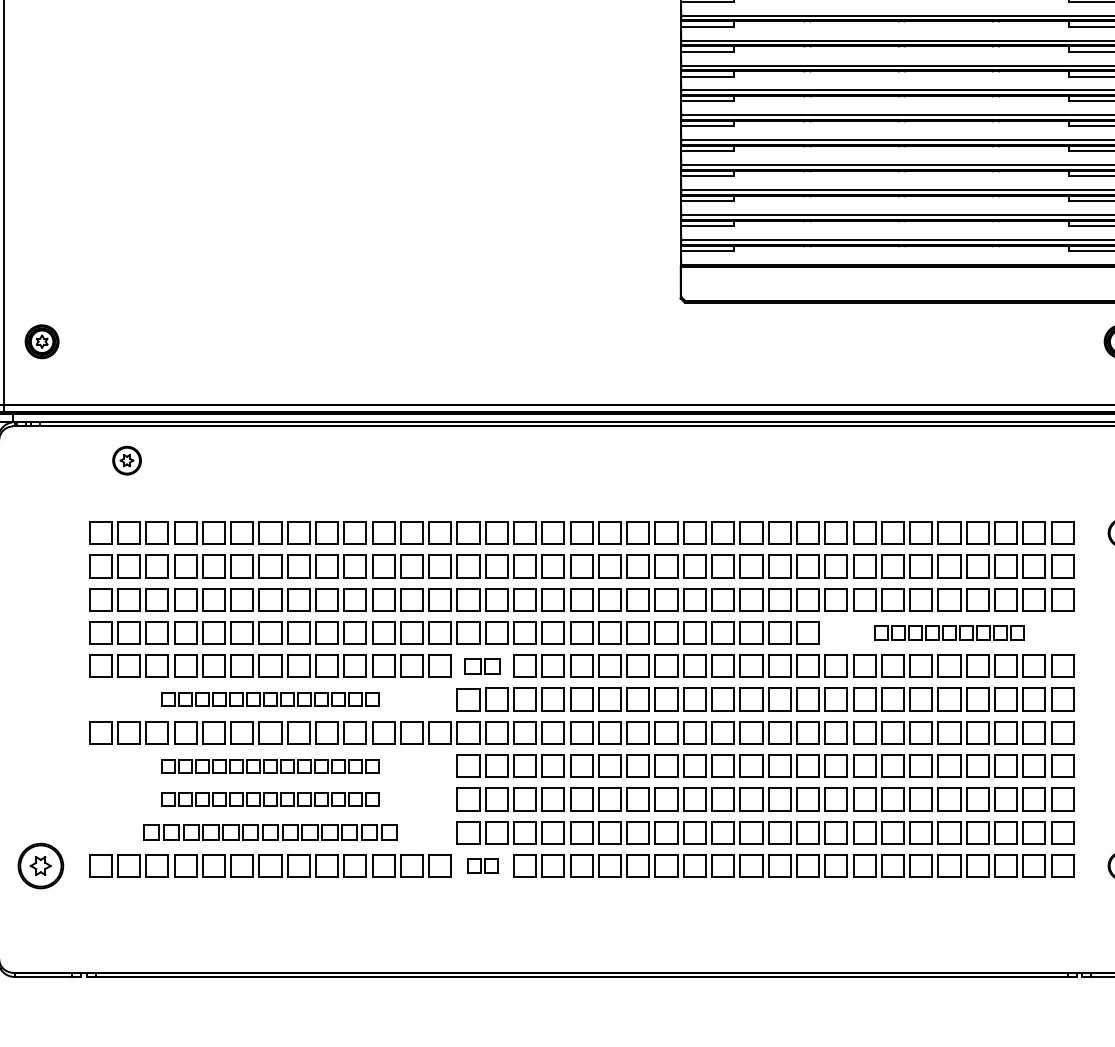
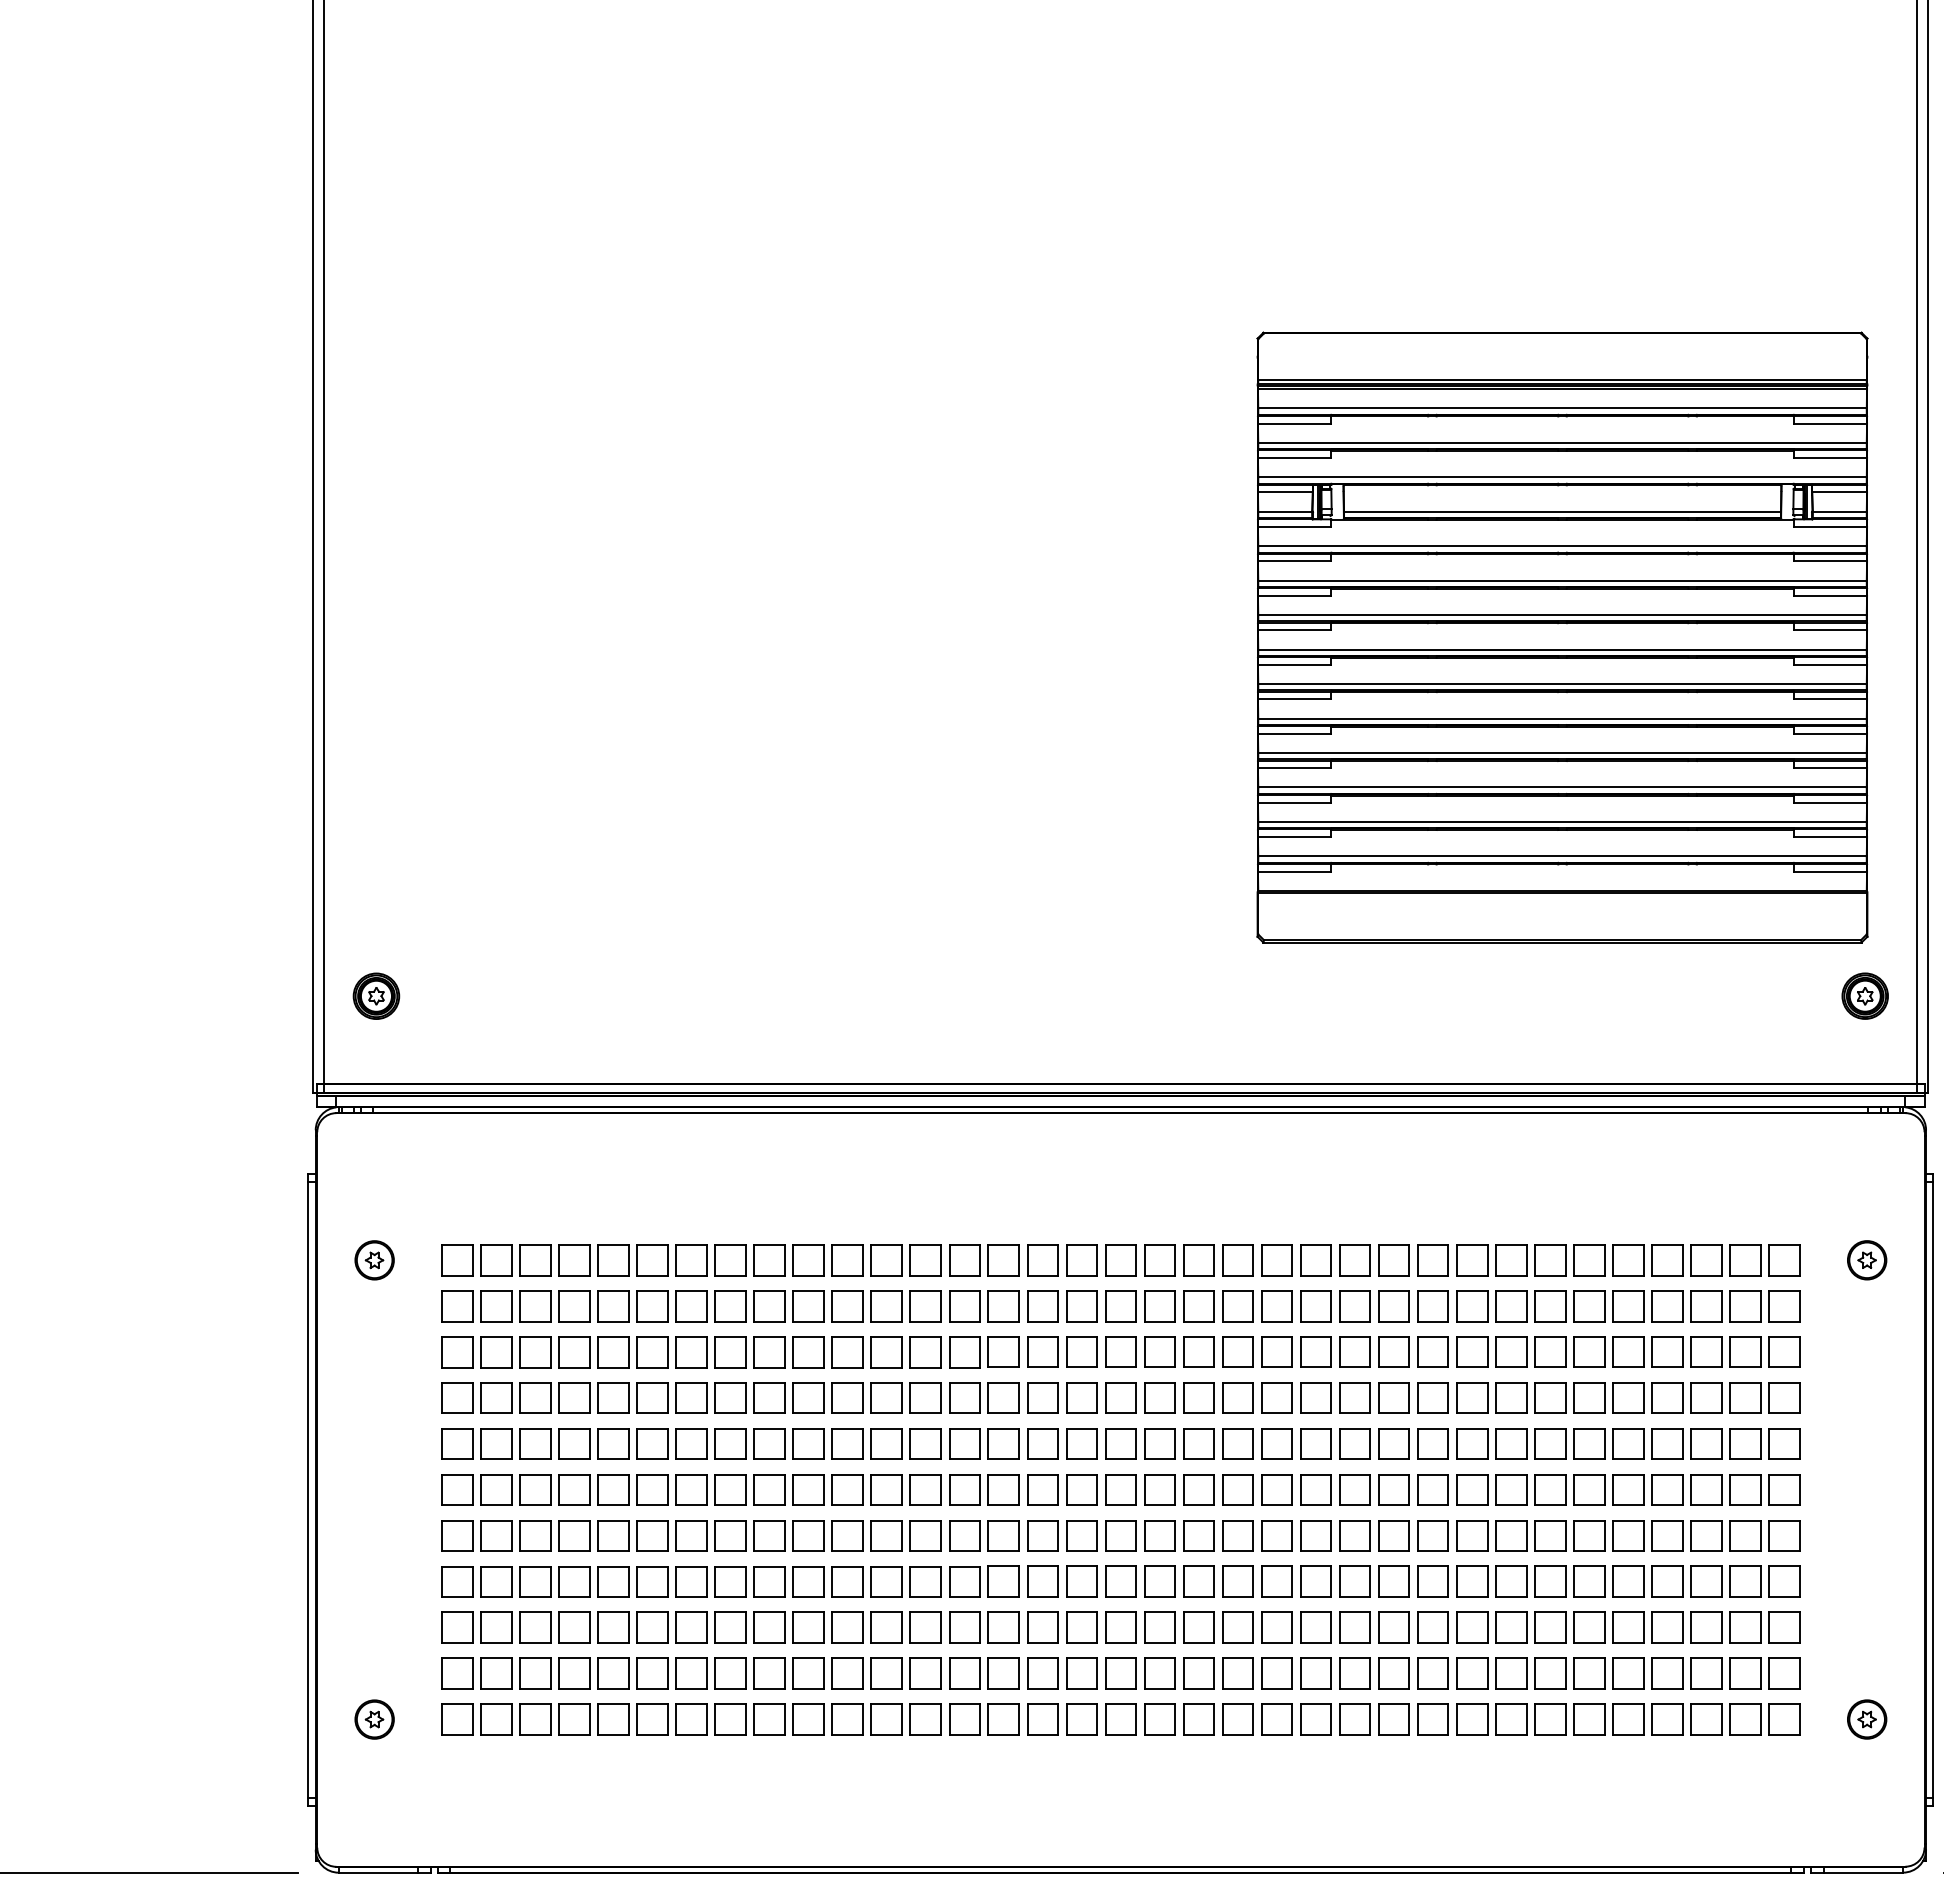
part: (126, 460) -> (374, 1260), moved
part: (949, 632) -> (1628, 1397), size x1.67
part: (482, 665) -> (984, 1443), size x1.43
part: (270, 699) -> (691, 1489), size x1.67
part: (270, 765) -> (691, 1581), size x1.67
part: (270, 799) -> (691, 1627), size x1.67
part: (270, 832) -> (691, 1673), size x1.43
part: (40, 865) -> (374, 1719), size x0.62
part: (482, 865) -> (984, 1719), size x1.67

